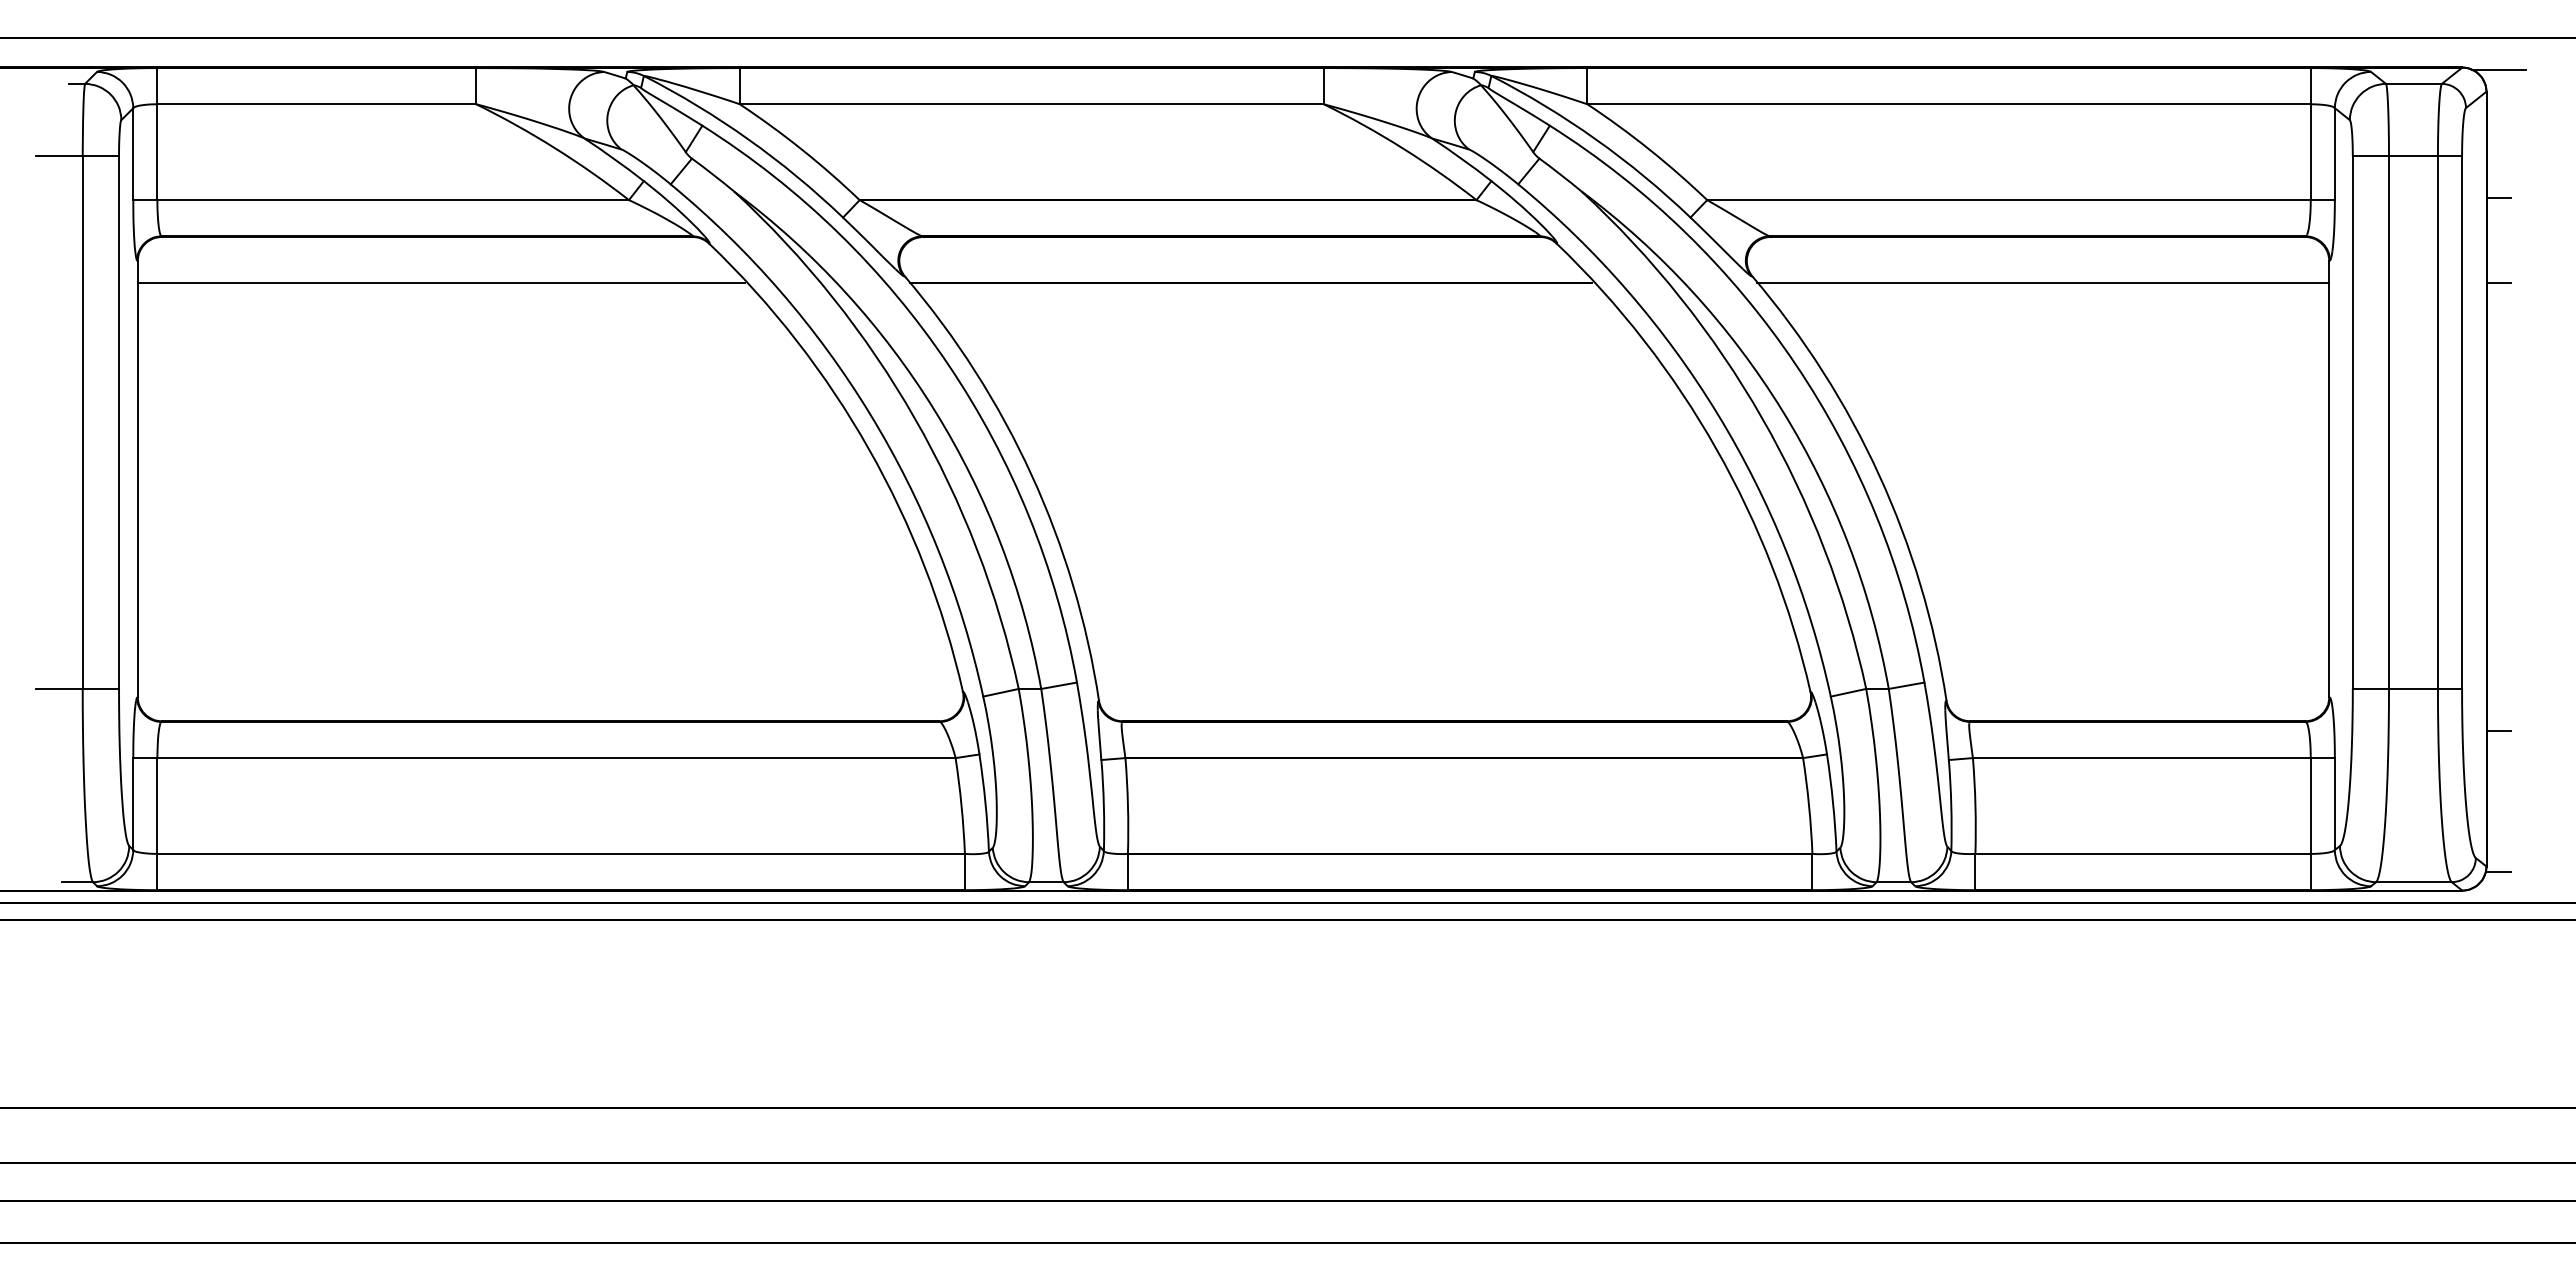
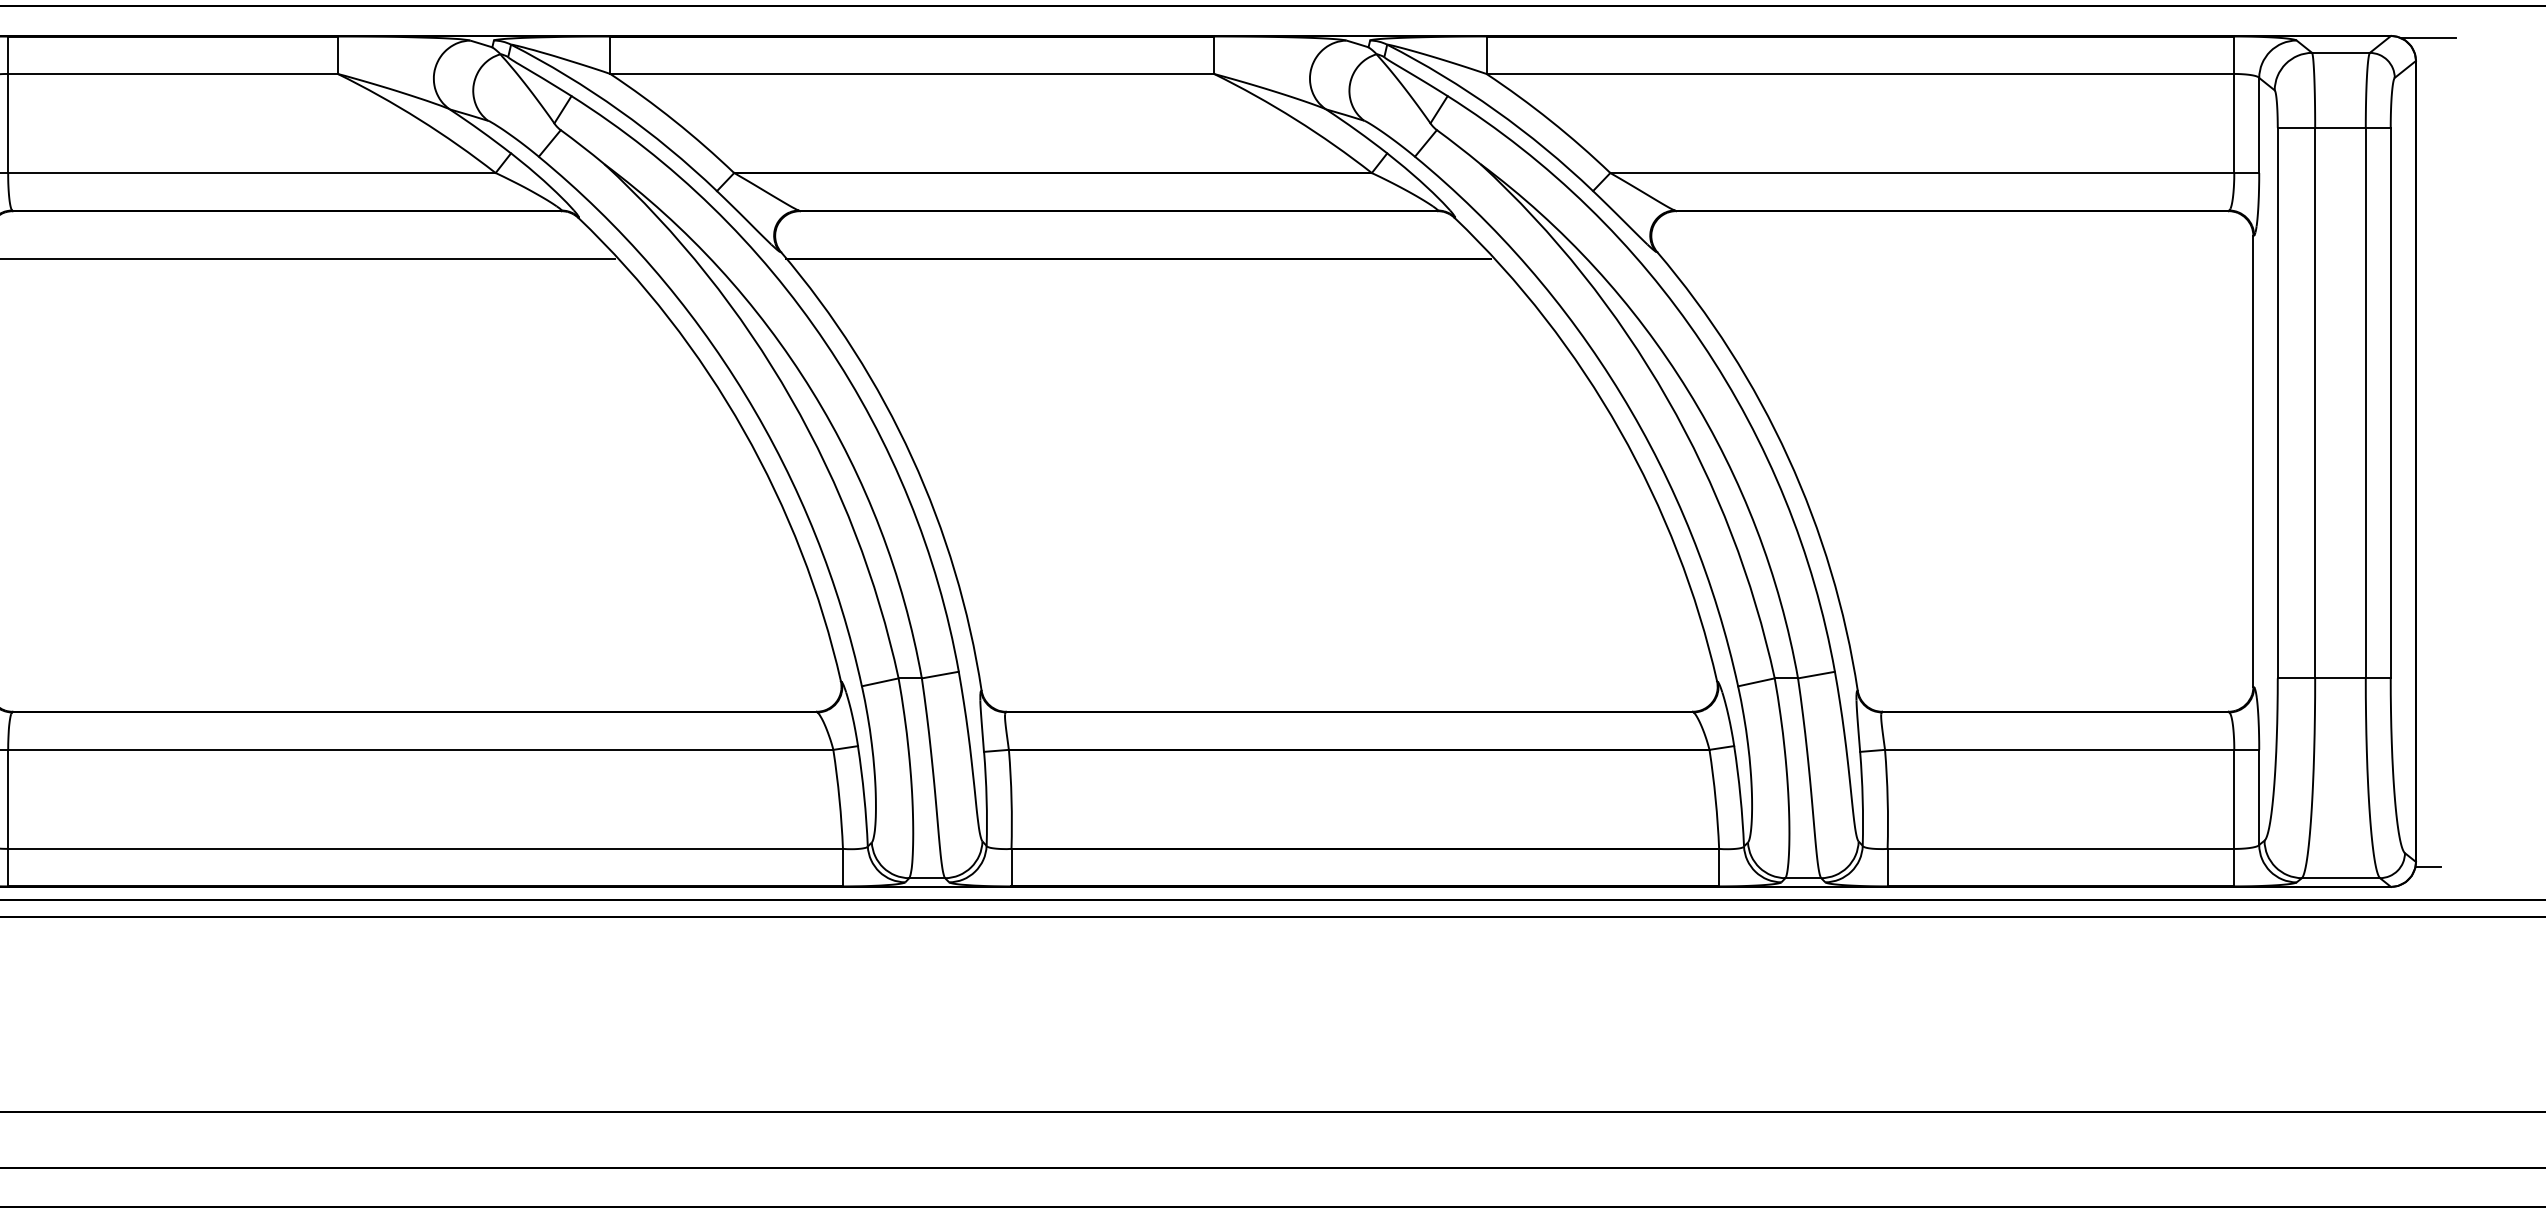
line: (2498, 198) -> (2428, 171), removed
line: (2043, 282) -> (1958, 258), removed
line: (2498, 282) -> (2428, 258), removed
line: (2498, 730) -> (2428, 721), removed

